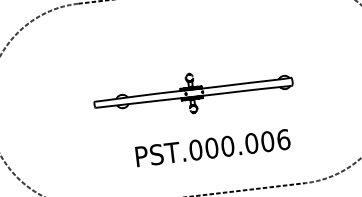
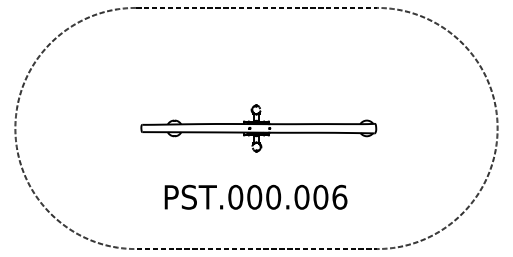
text: (212, 147) -> (255, 196), moved

